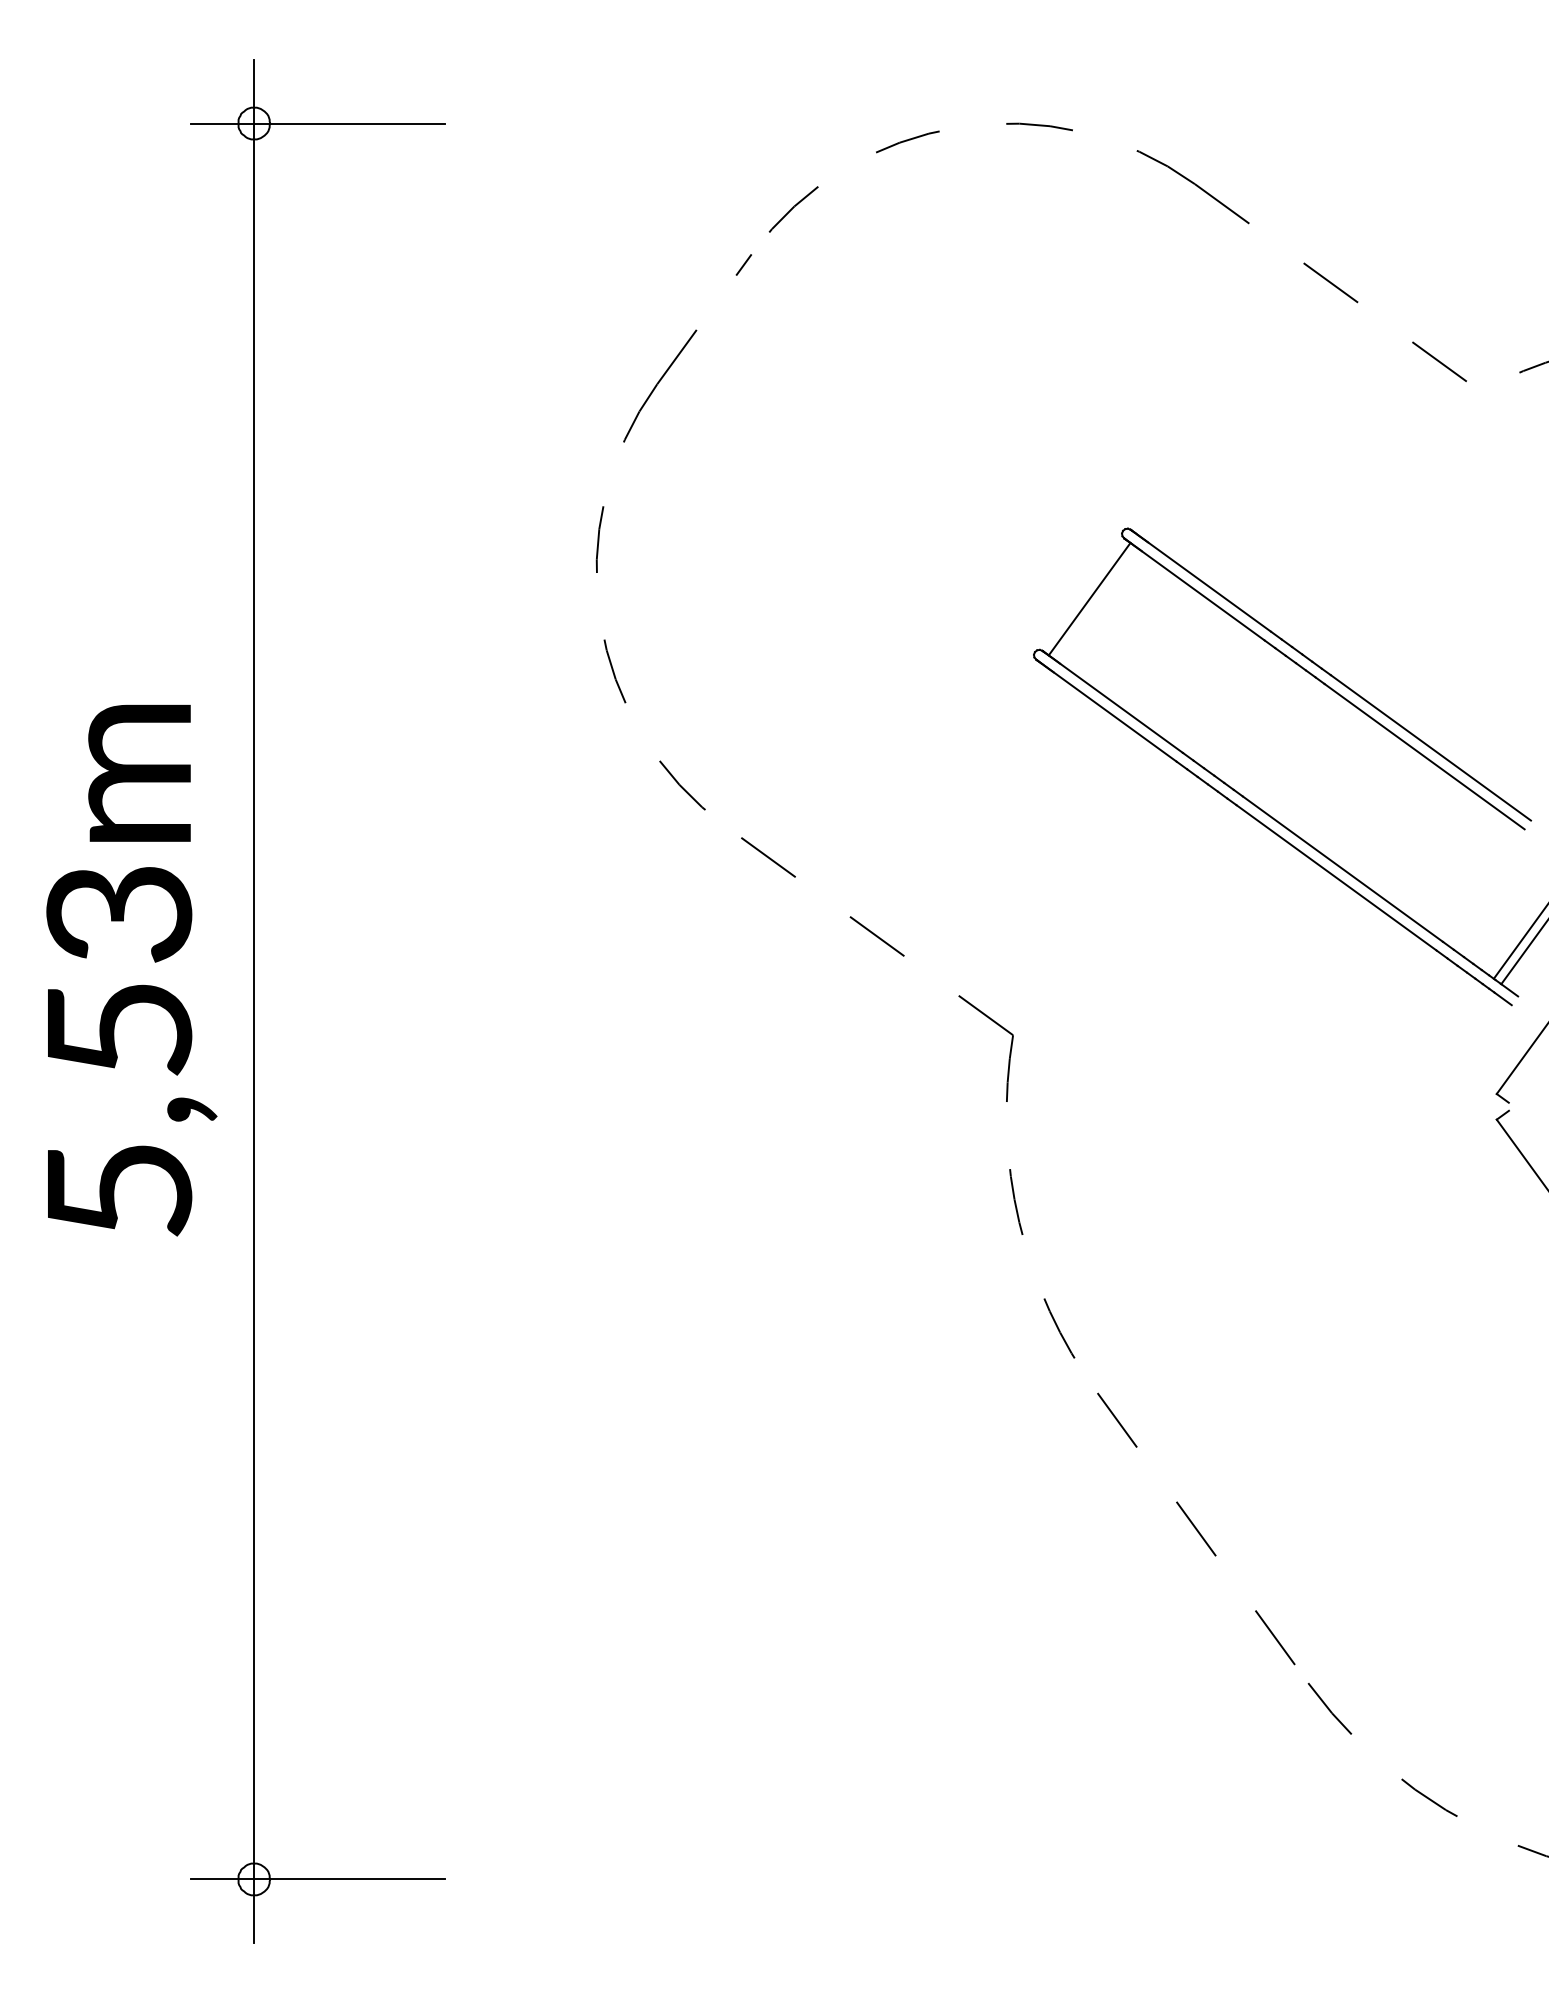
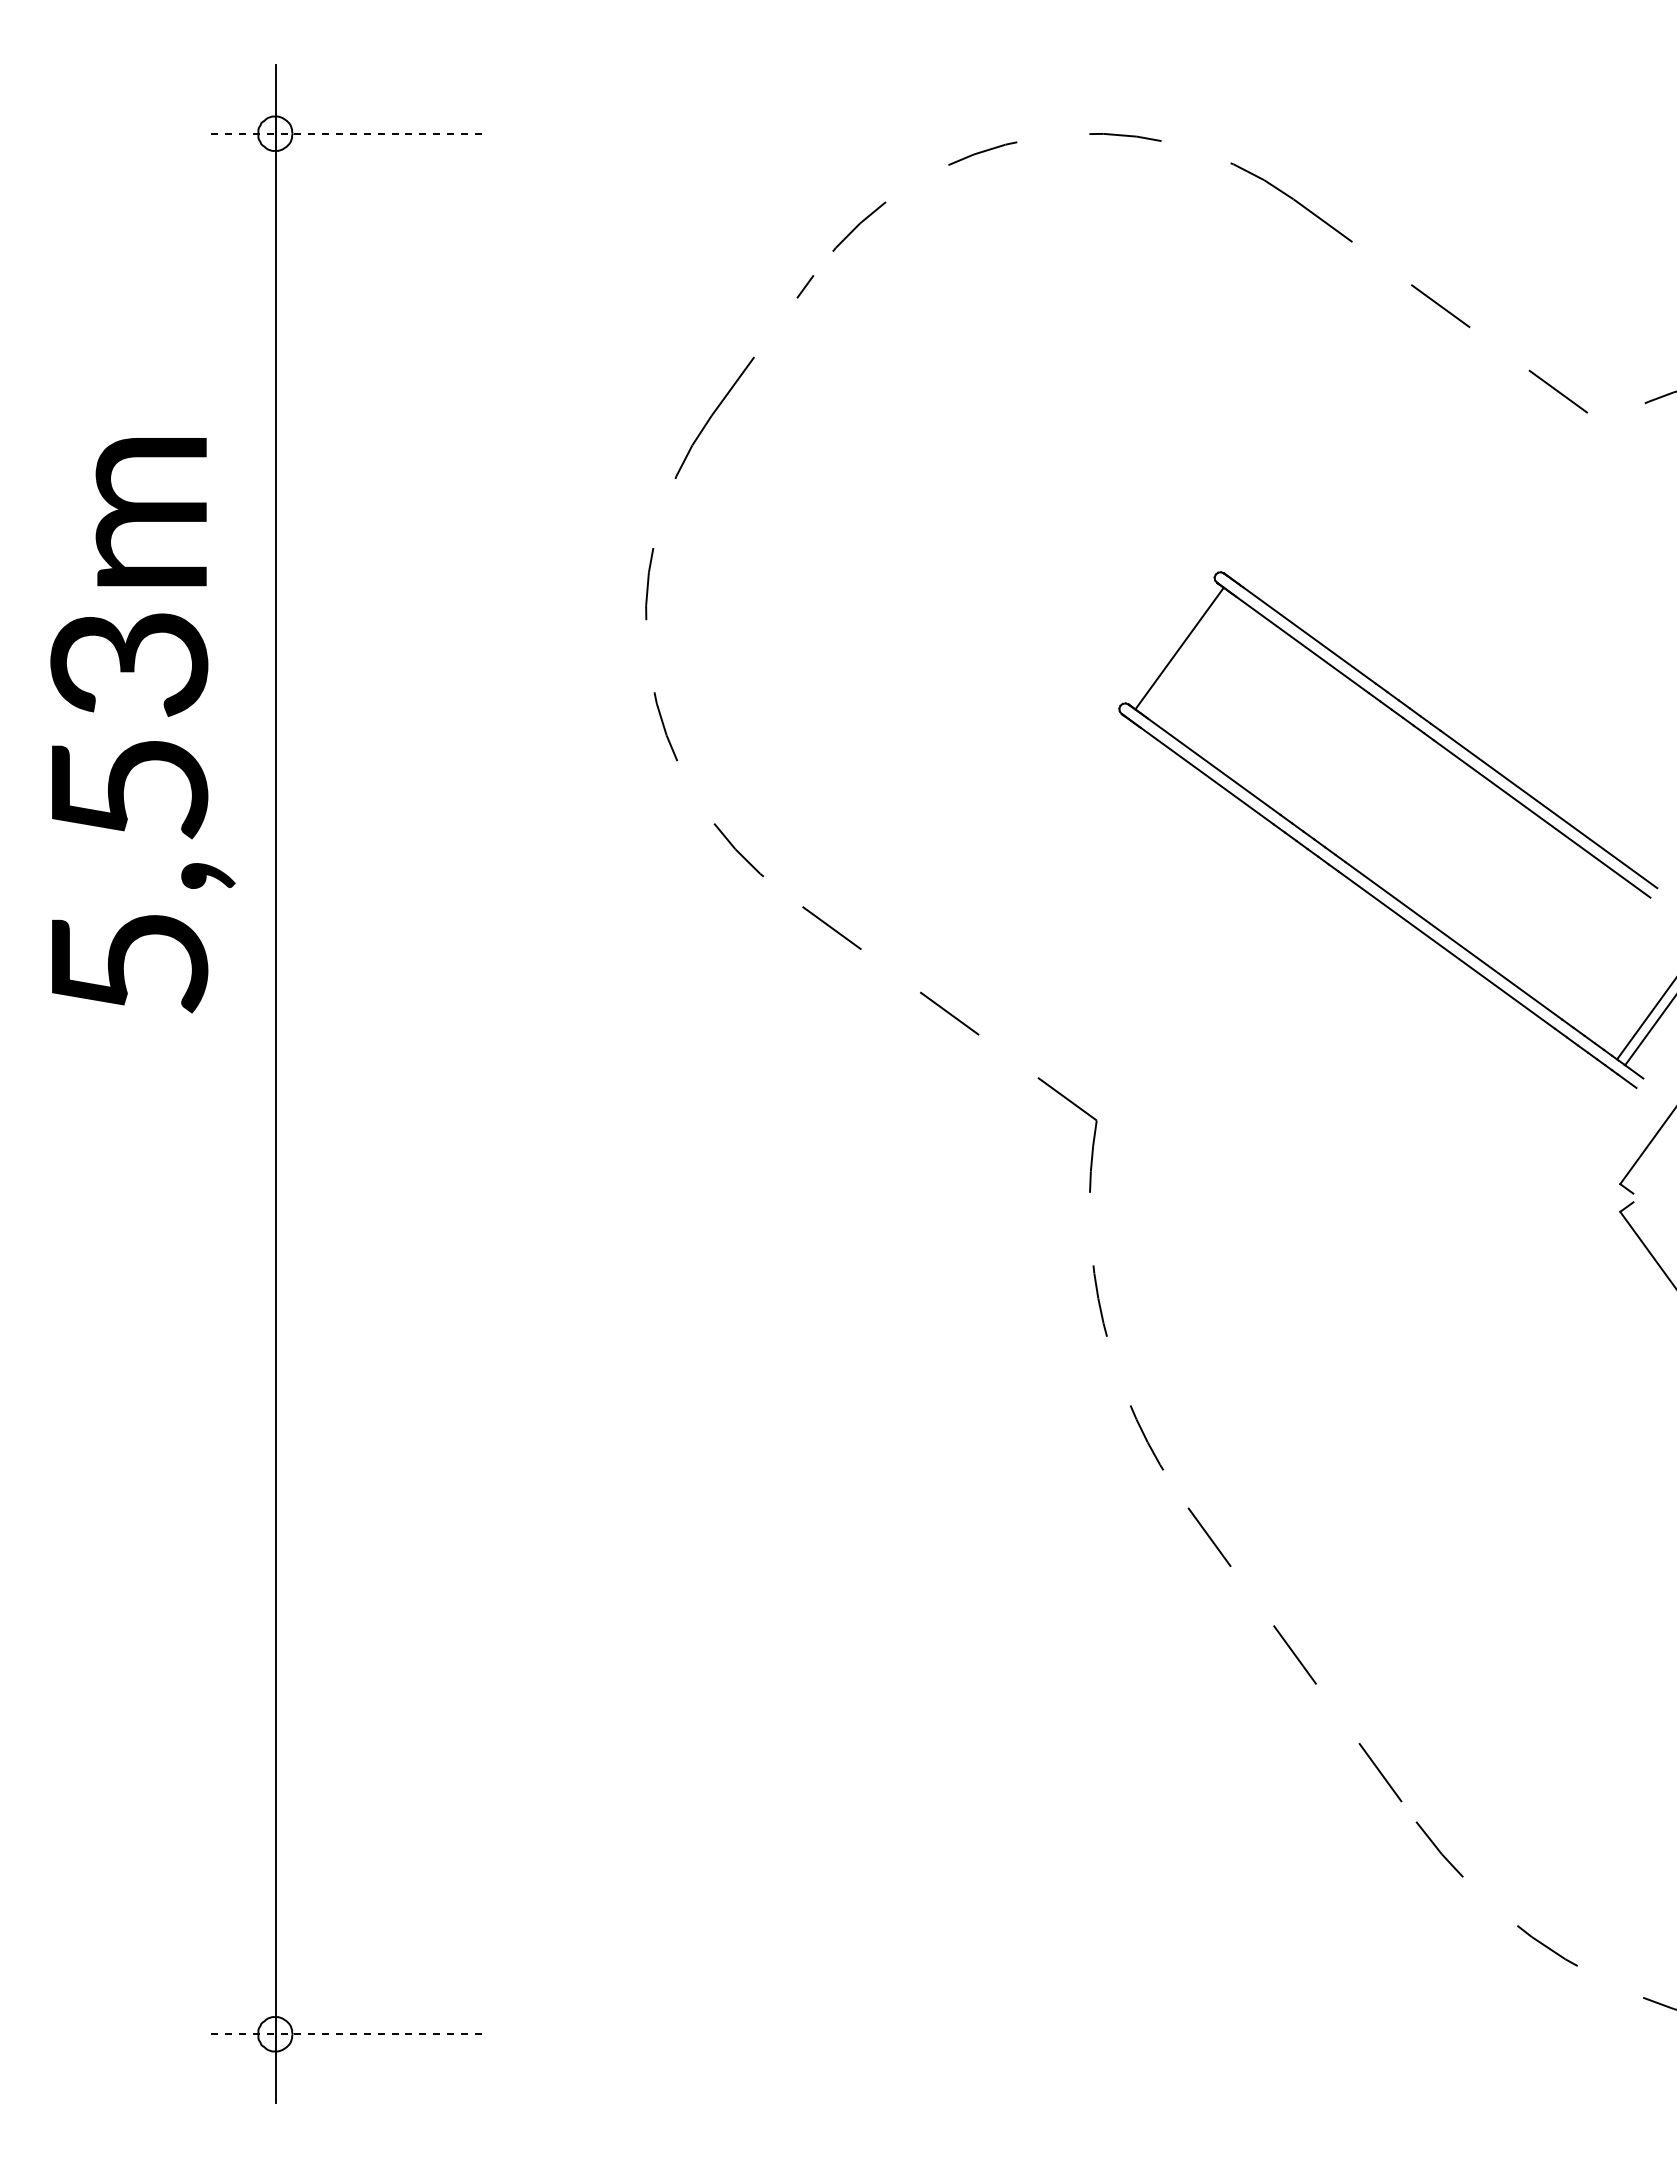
line: (317, 123) -> (343, 133), solid -> dashed
text: (131, 970) -> (142, 725), moved
line: (317, 1879) -> (343, 2034), solid -> dashed

